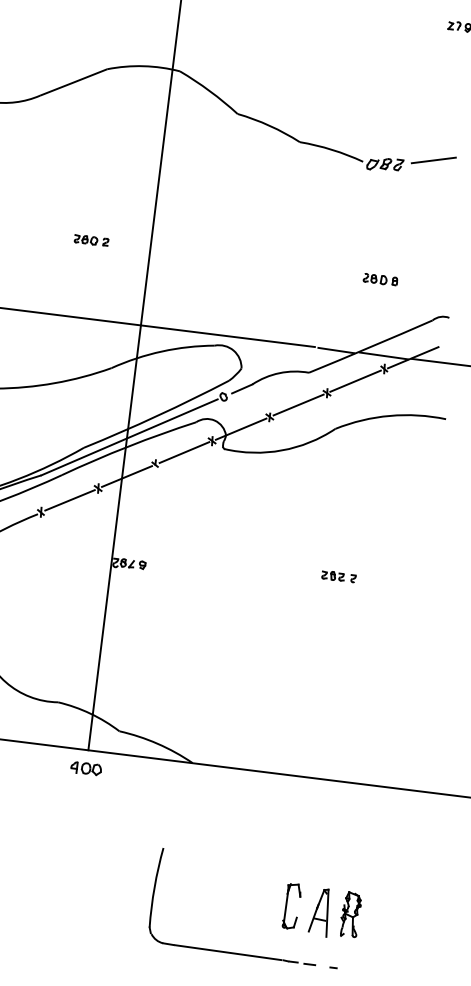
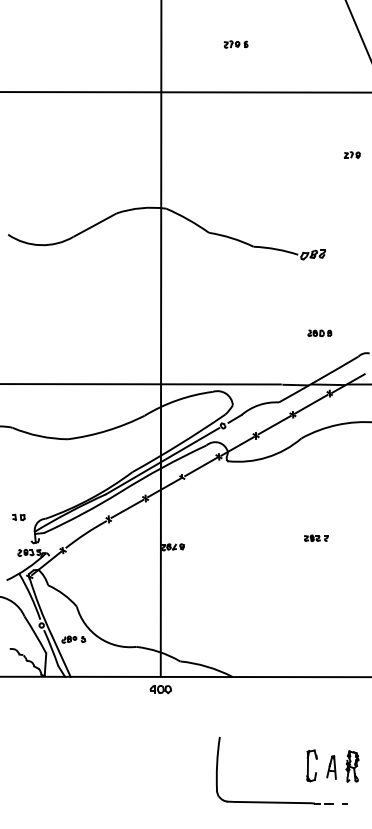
line: (433, 159) -> (345, 247), removed
part: (91, 240) -> (120, 330), removed
part: (320, 912) -> (331, 767), size x0.7

